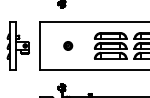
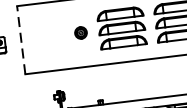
line: (40, 45) -> (21, 39), solid -> dashed
part: (68, 45) -> (81, 32), moved

